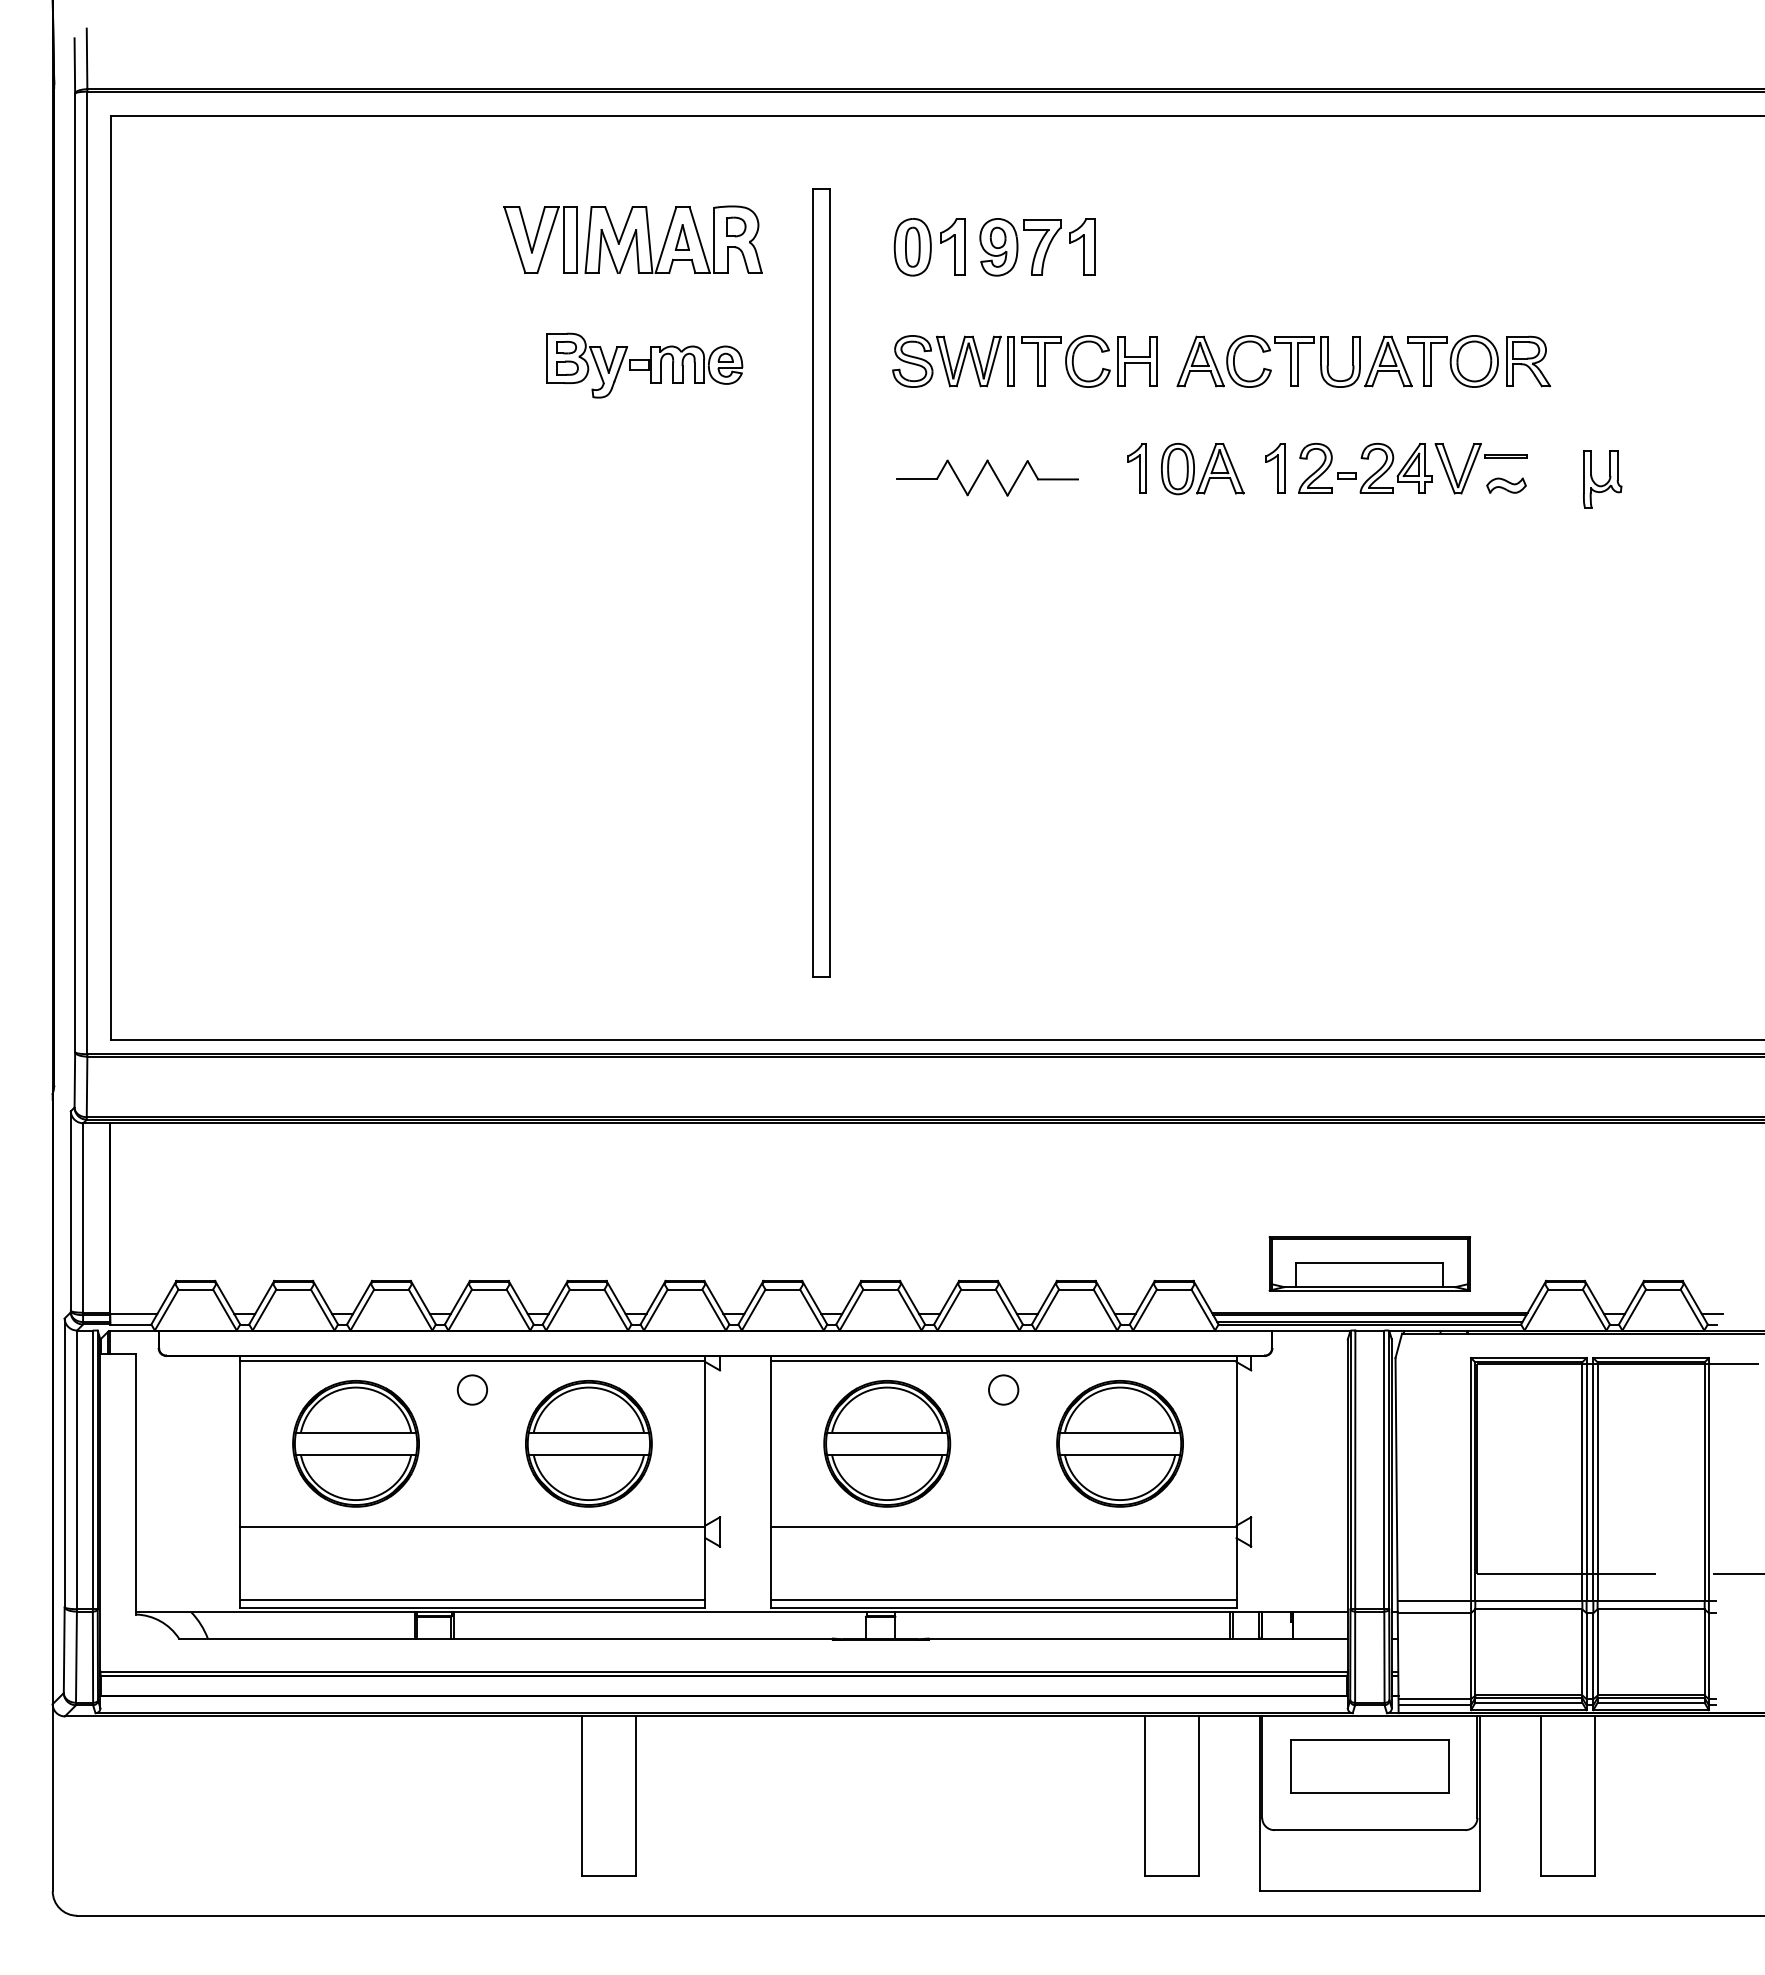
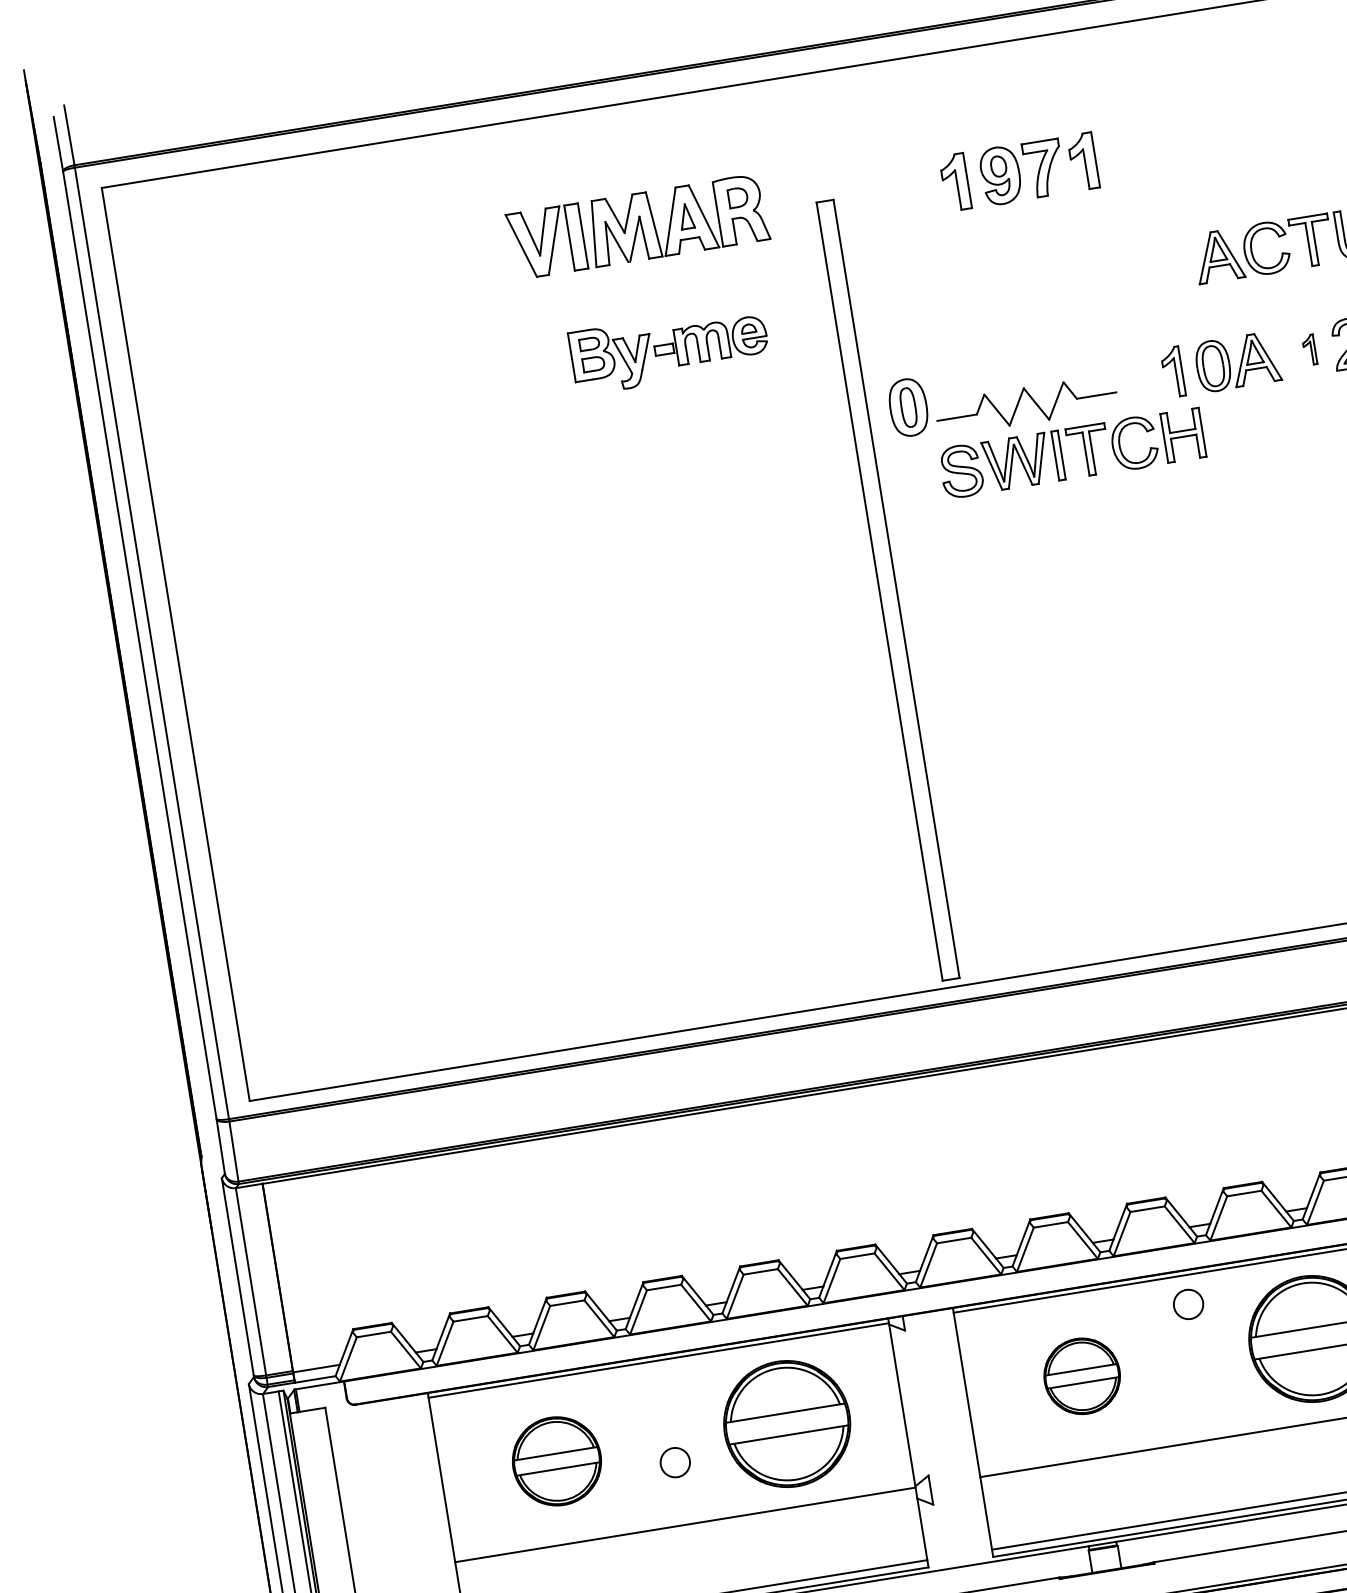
part: (912, 247) -> (908, 407), moved
part: (1014, 361) -> (1061, 455), moved
part: (1275, 468) -> (1309, 349), size x0.6
part: (821, 582) -> (888, 589), moved
circle: (471, 1389) -> (674, 1462), moved
part: (355, 1443) -> (556, 1461), size x0.7
part: (887, 1443) -> (1082, 1375), size x0.6

